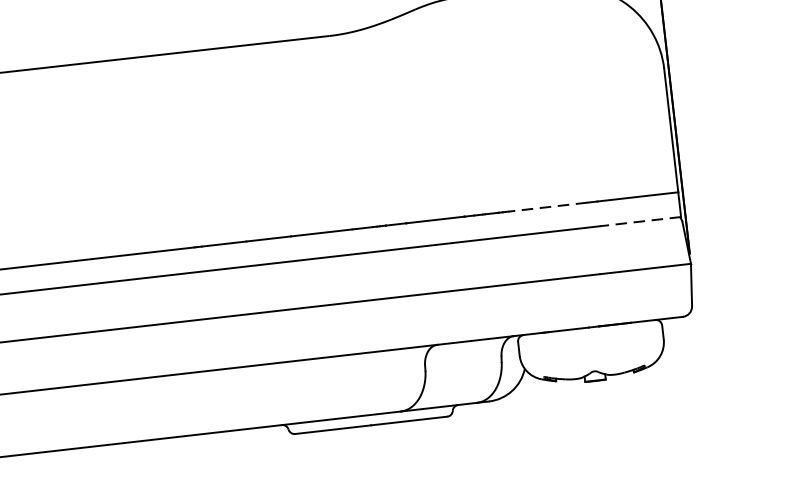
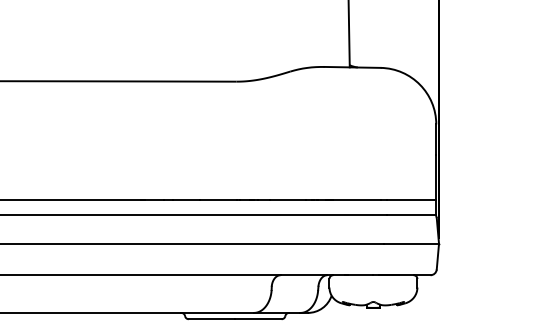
line: (547, 206) -> (356, 199), dashed -> solid
line: (640, 220) -> (411, 214), dashed -> solid

